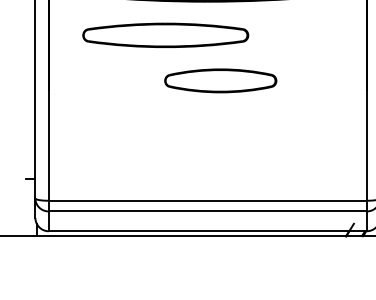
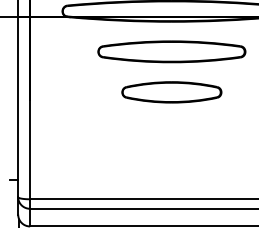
part: (165, 34) -> (171, 51), moved
part: (220, 80) -> (171, 92), moved

